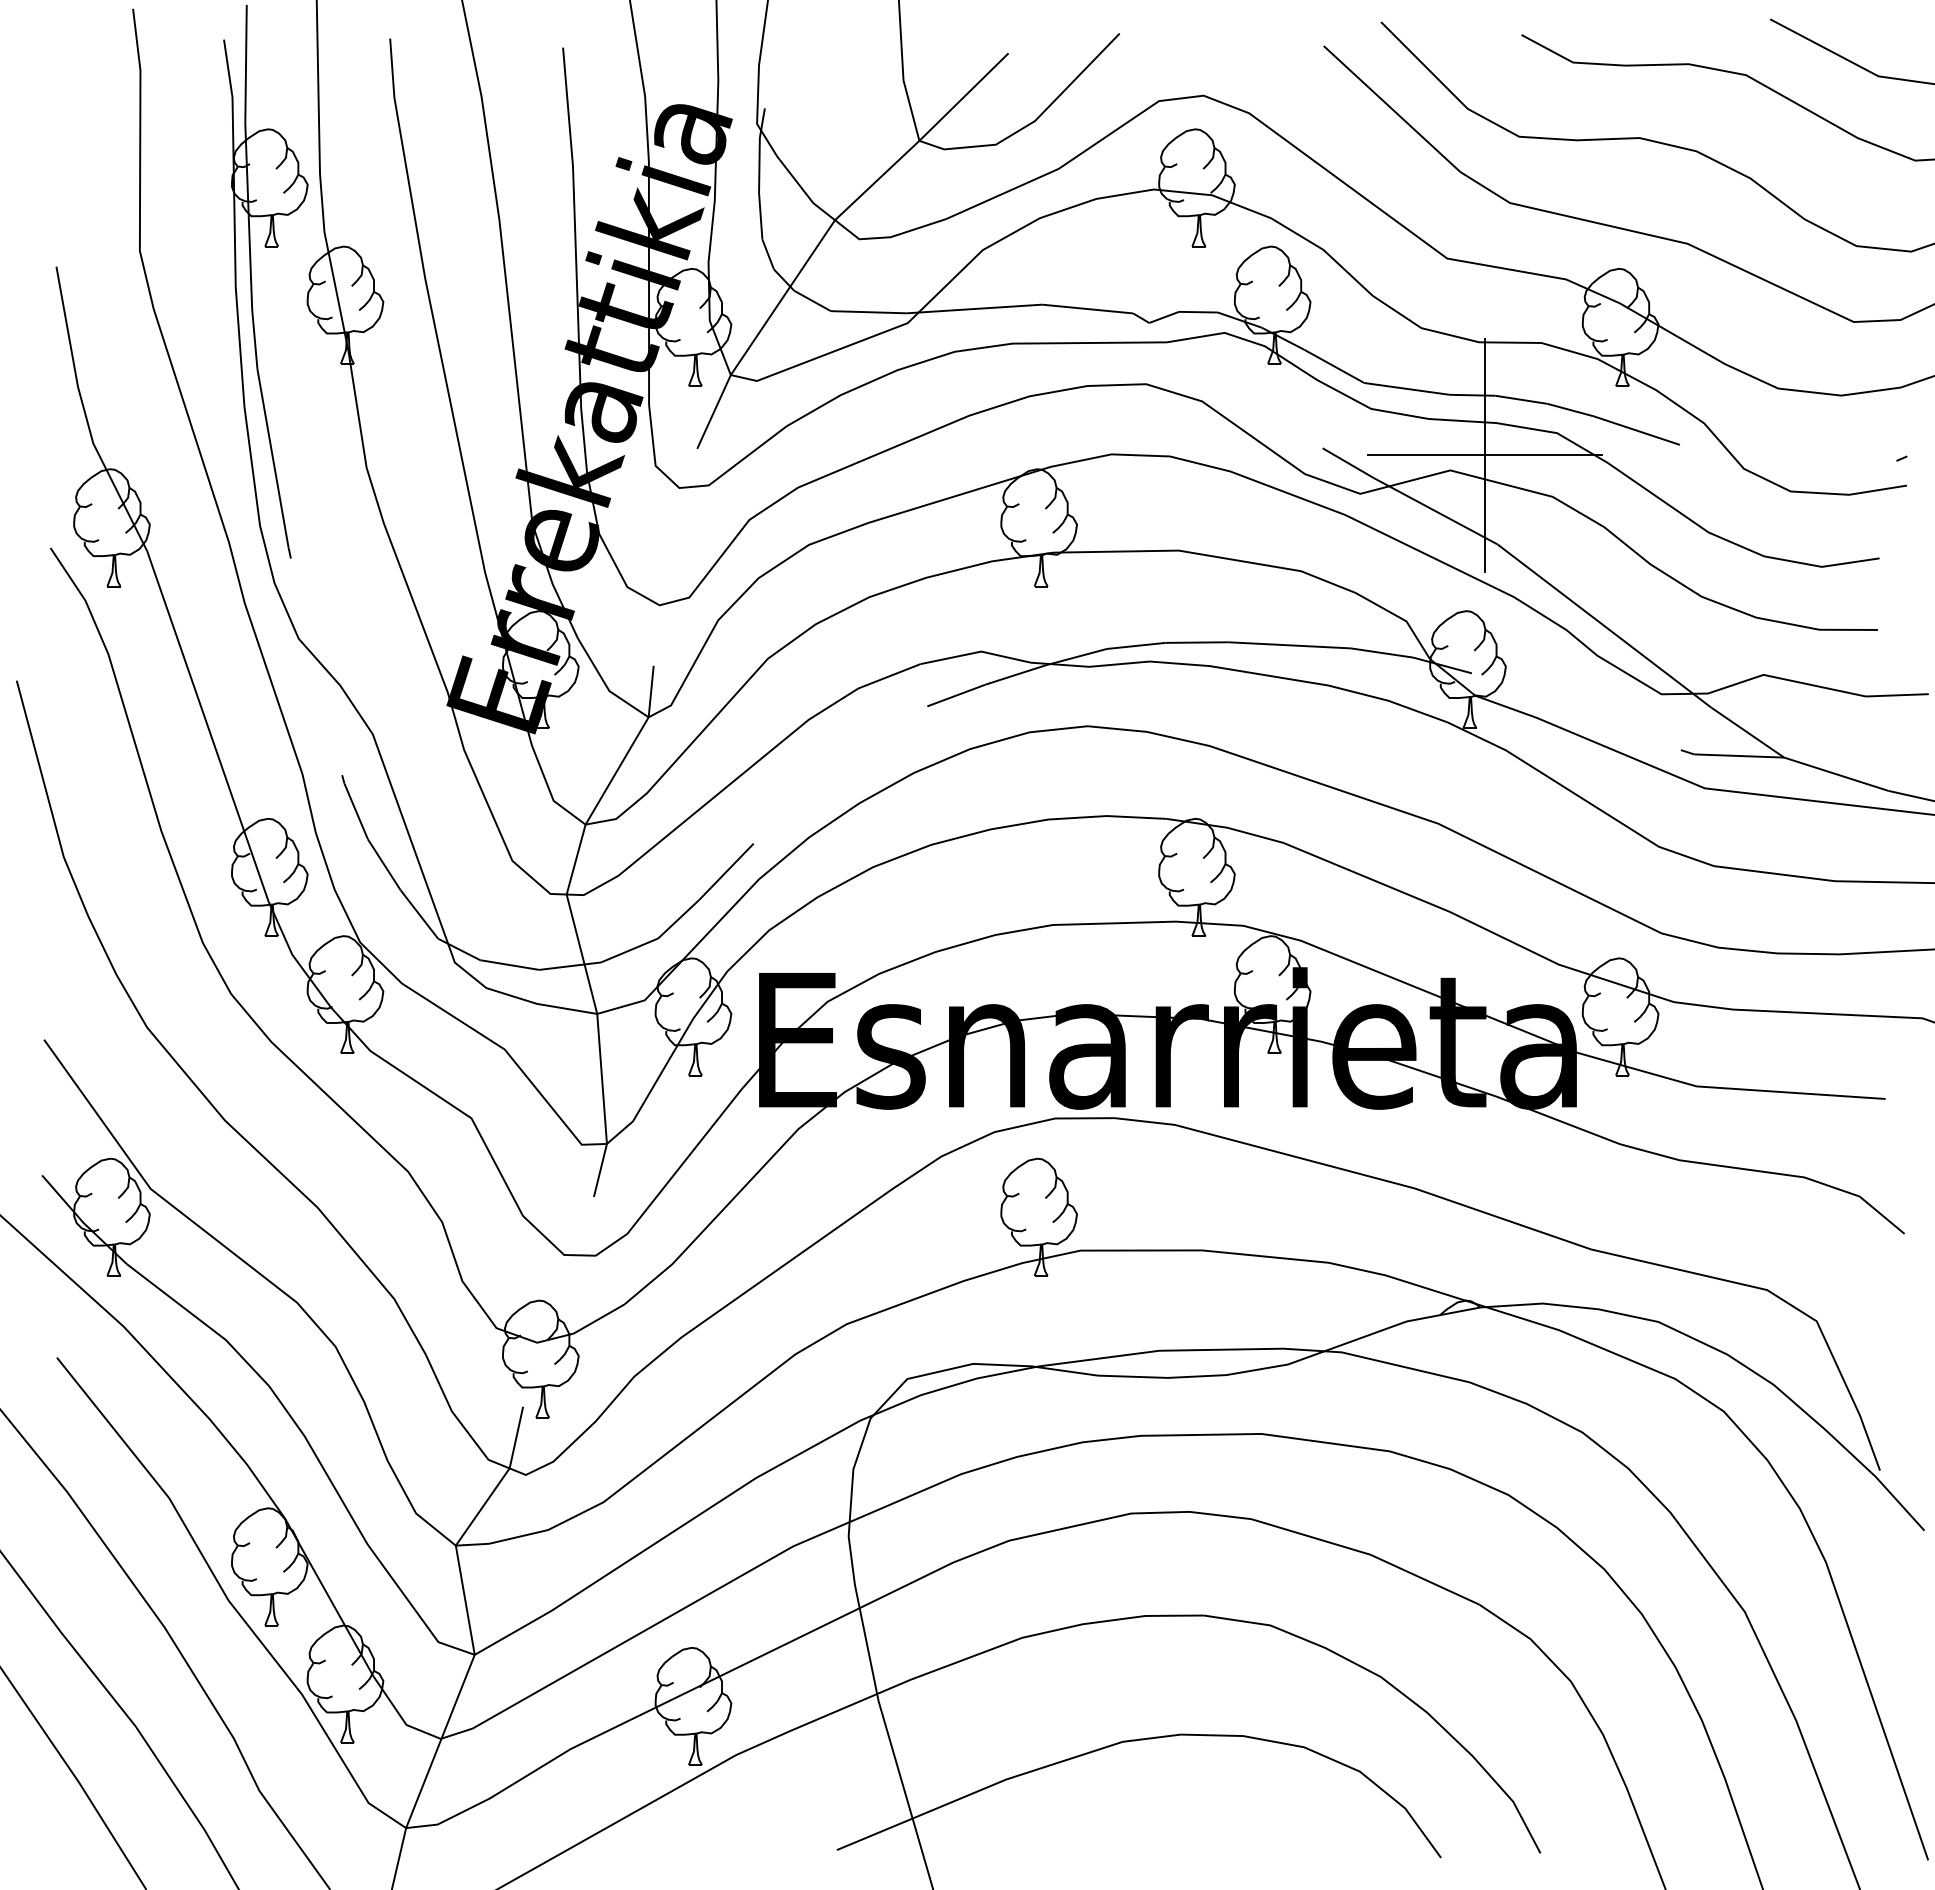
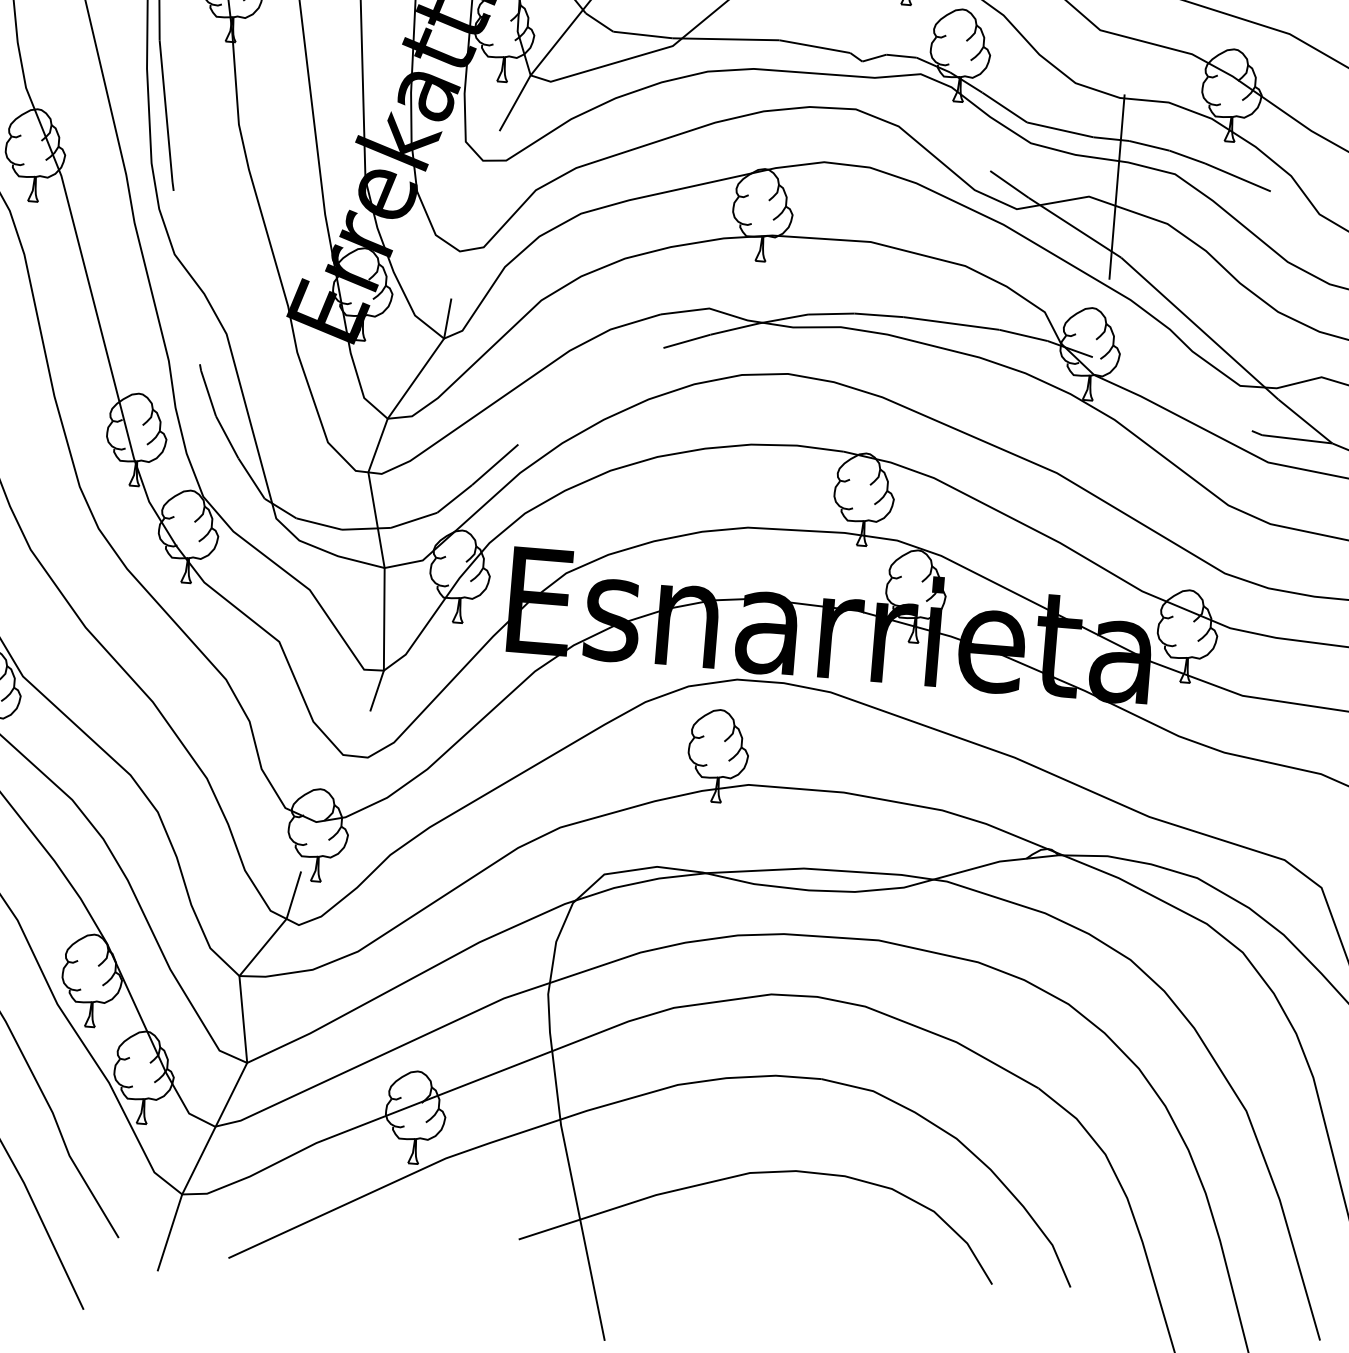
line: (1484, 455) -> (1116, 187), removed

